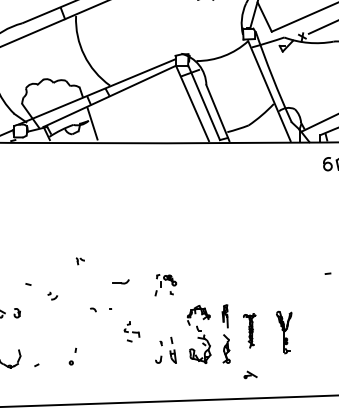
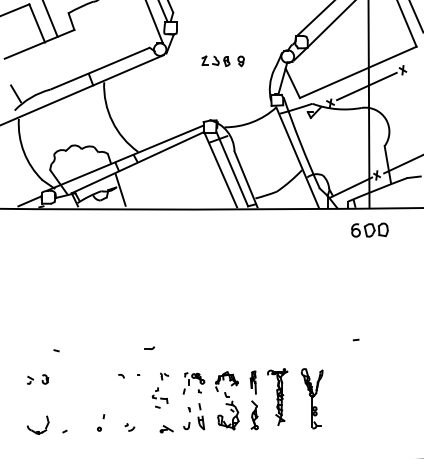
part: (80, 261) -> (164, 376), moved
part: (121, 281) -> (149, 347), size x0.62
part: (165, 285) -> (193, 383), moved
part: (52, 296) -> (129, 427), moved
part: (249, 330) -> (277, 396), size x1.67
part: (284, 332) -> (312, 398), size x1.43
part: (250, 375) -> (166, 429), moved

